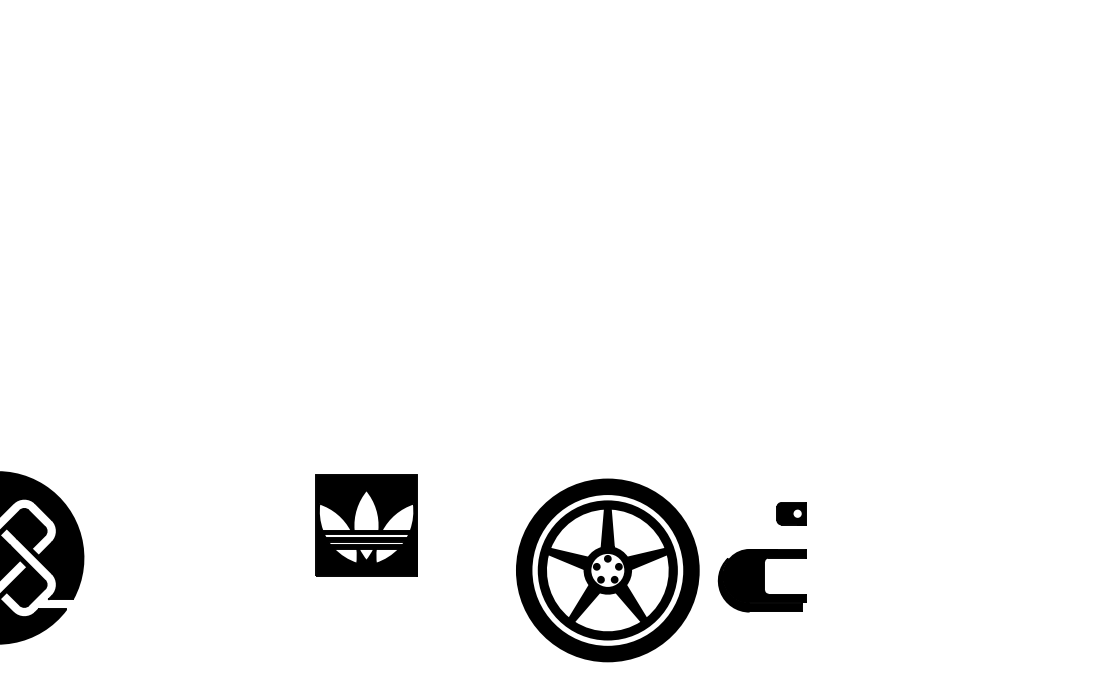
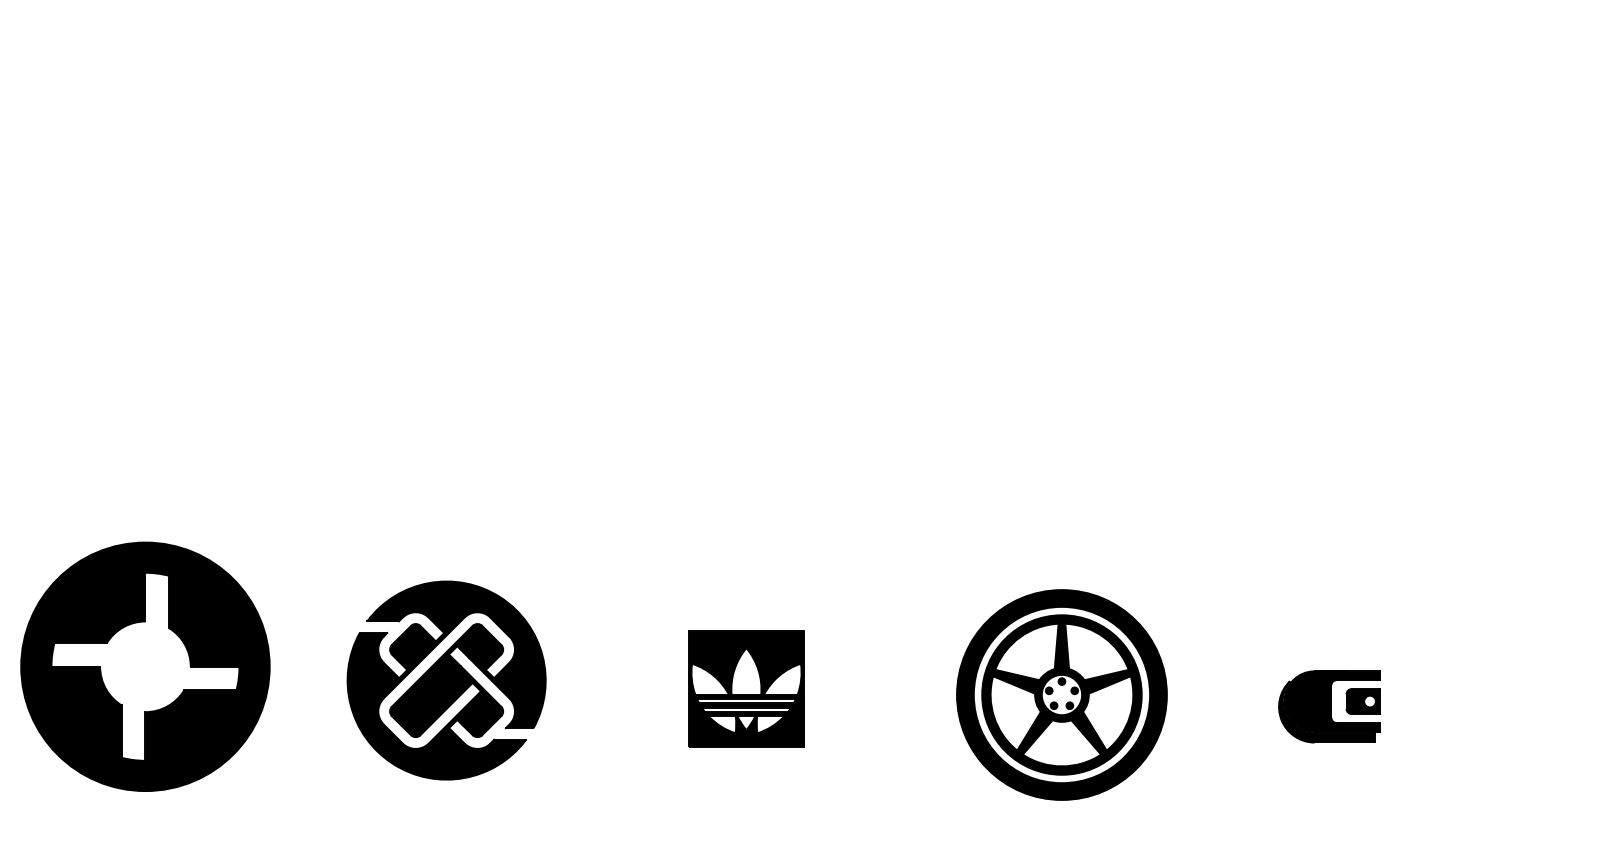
part: (791, 513) -> (1362, 701), moved
part: (366, 524) -> (746, 688), moved
part: (607, 569) -> (1061, 694), moved

